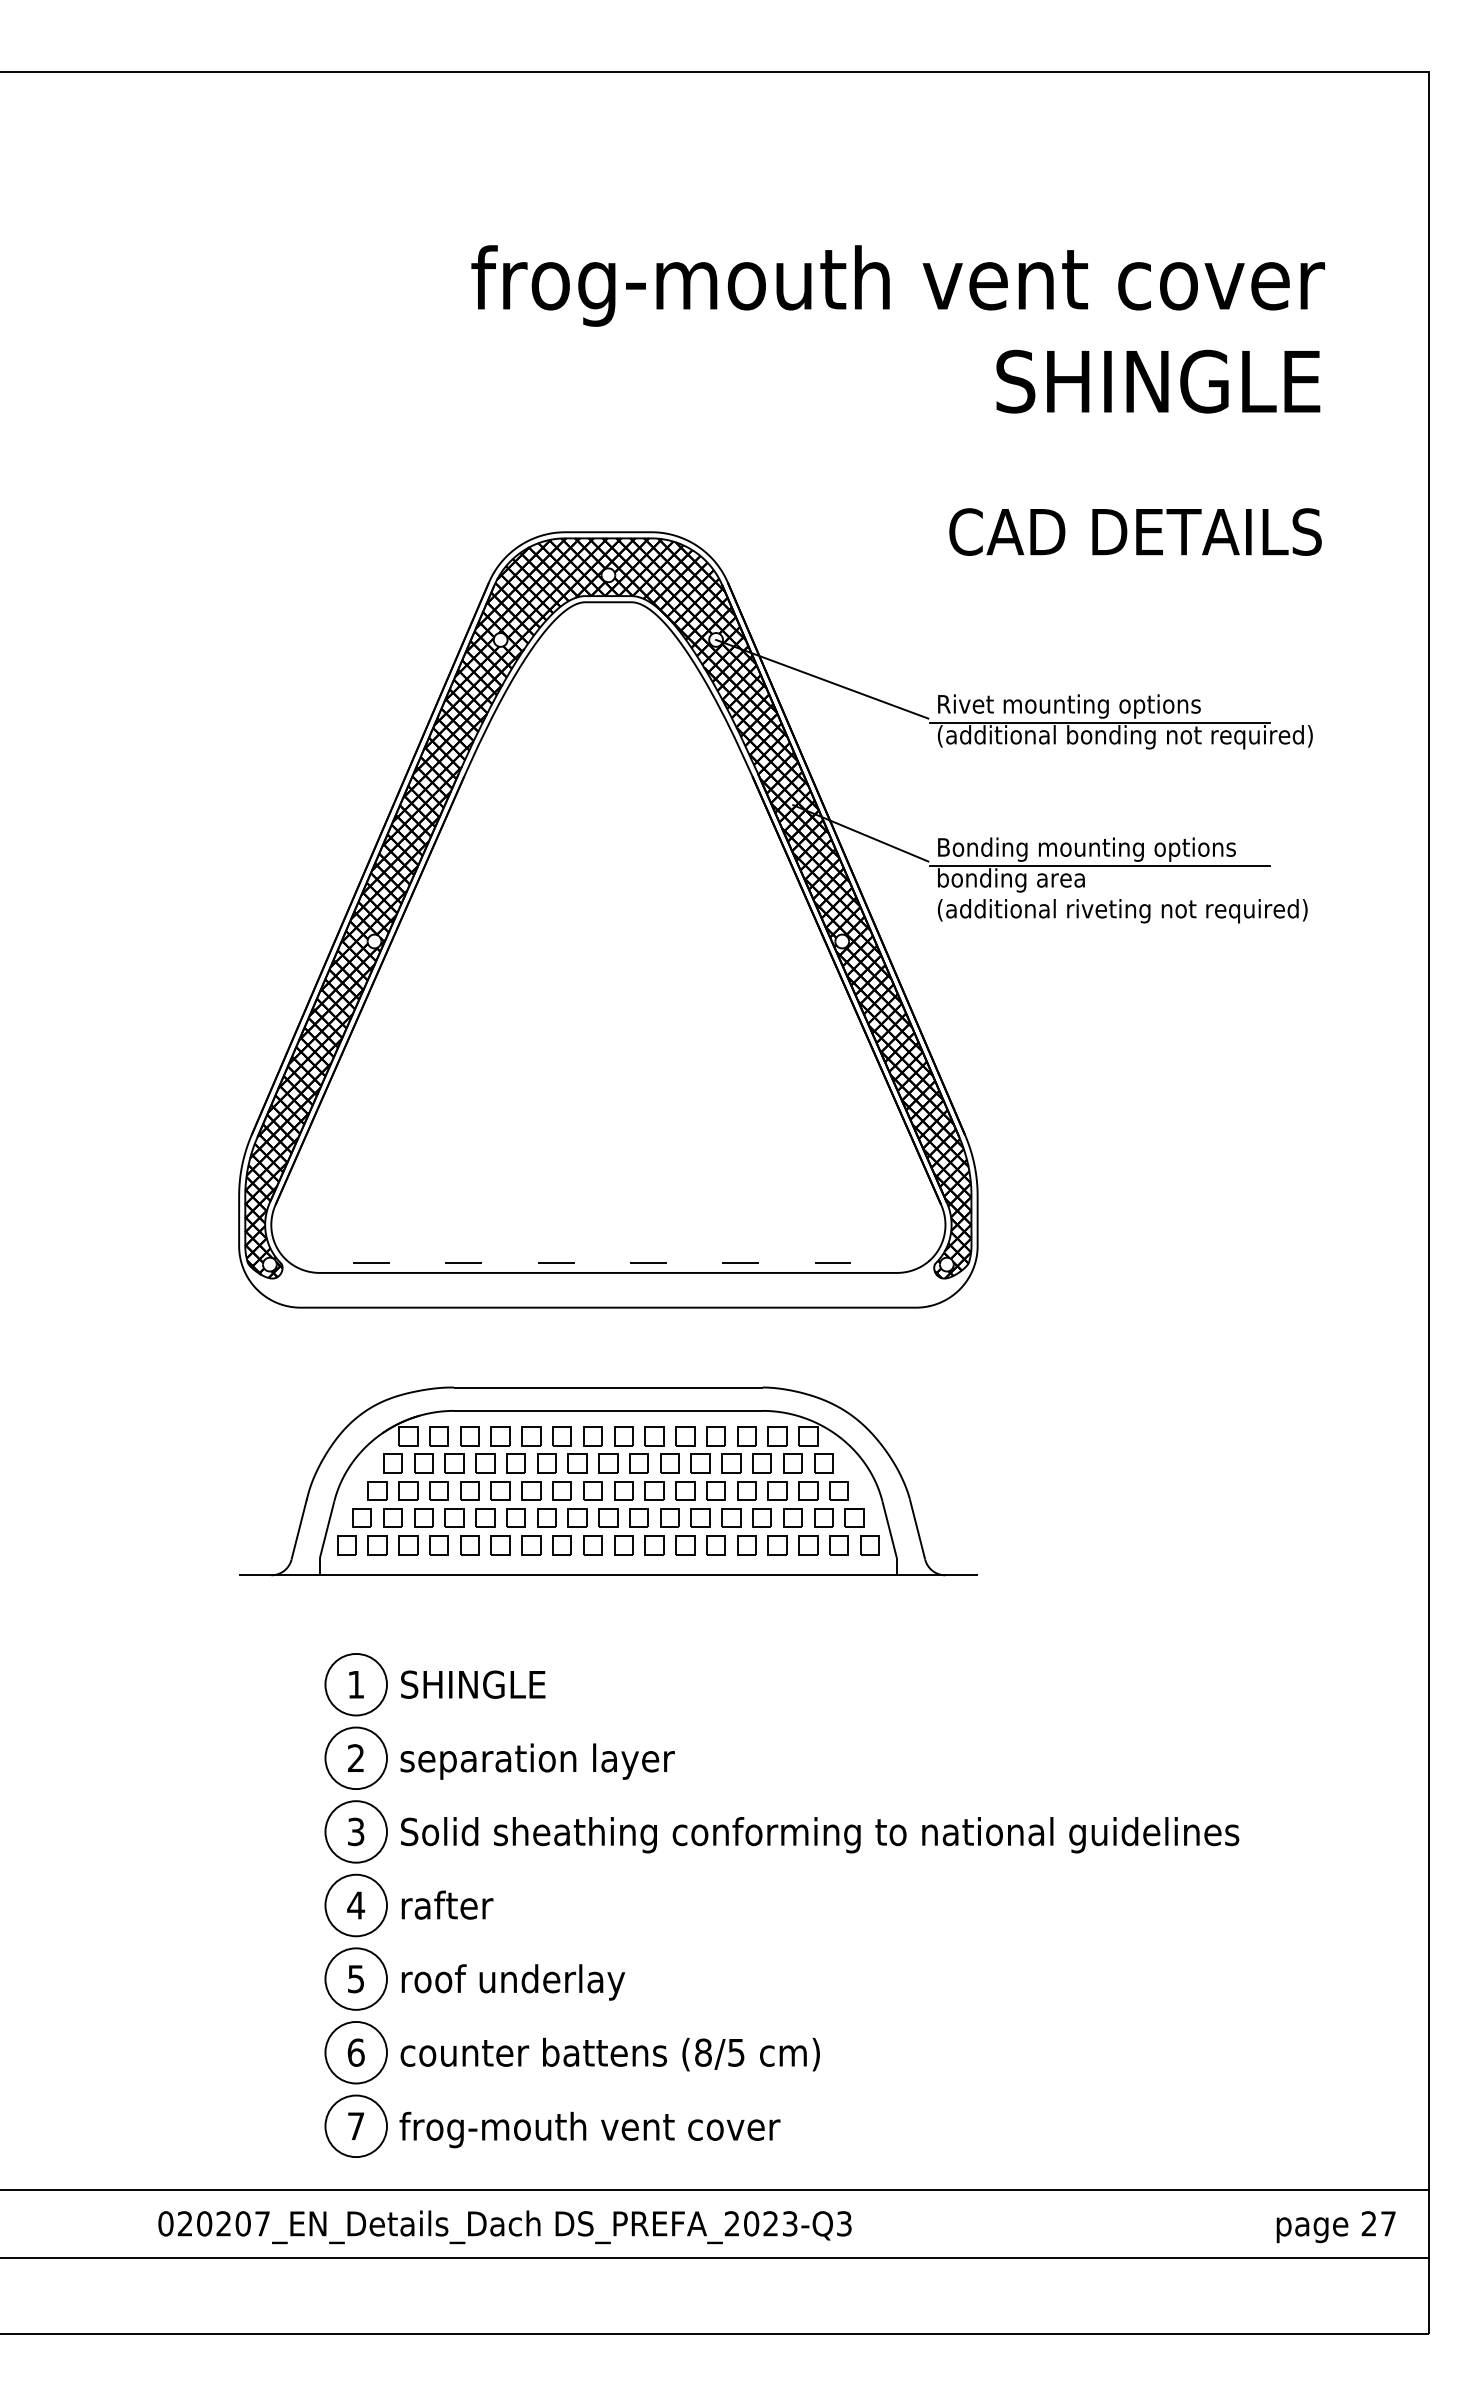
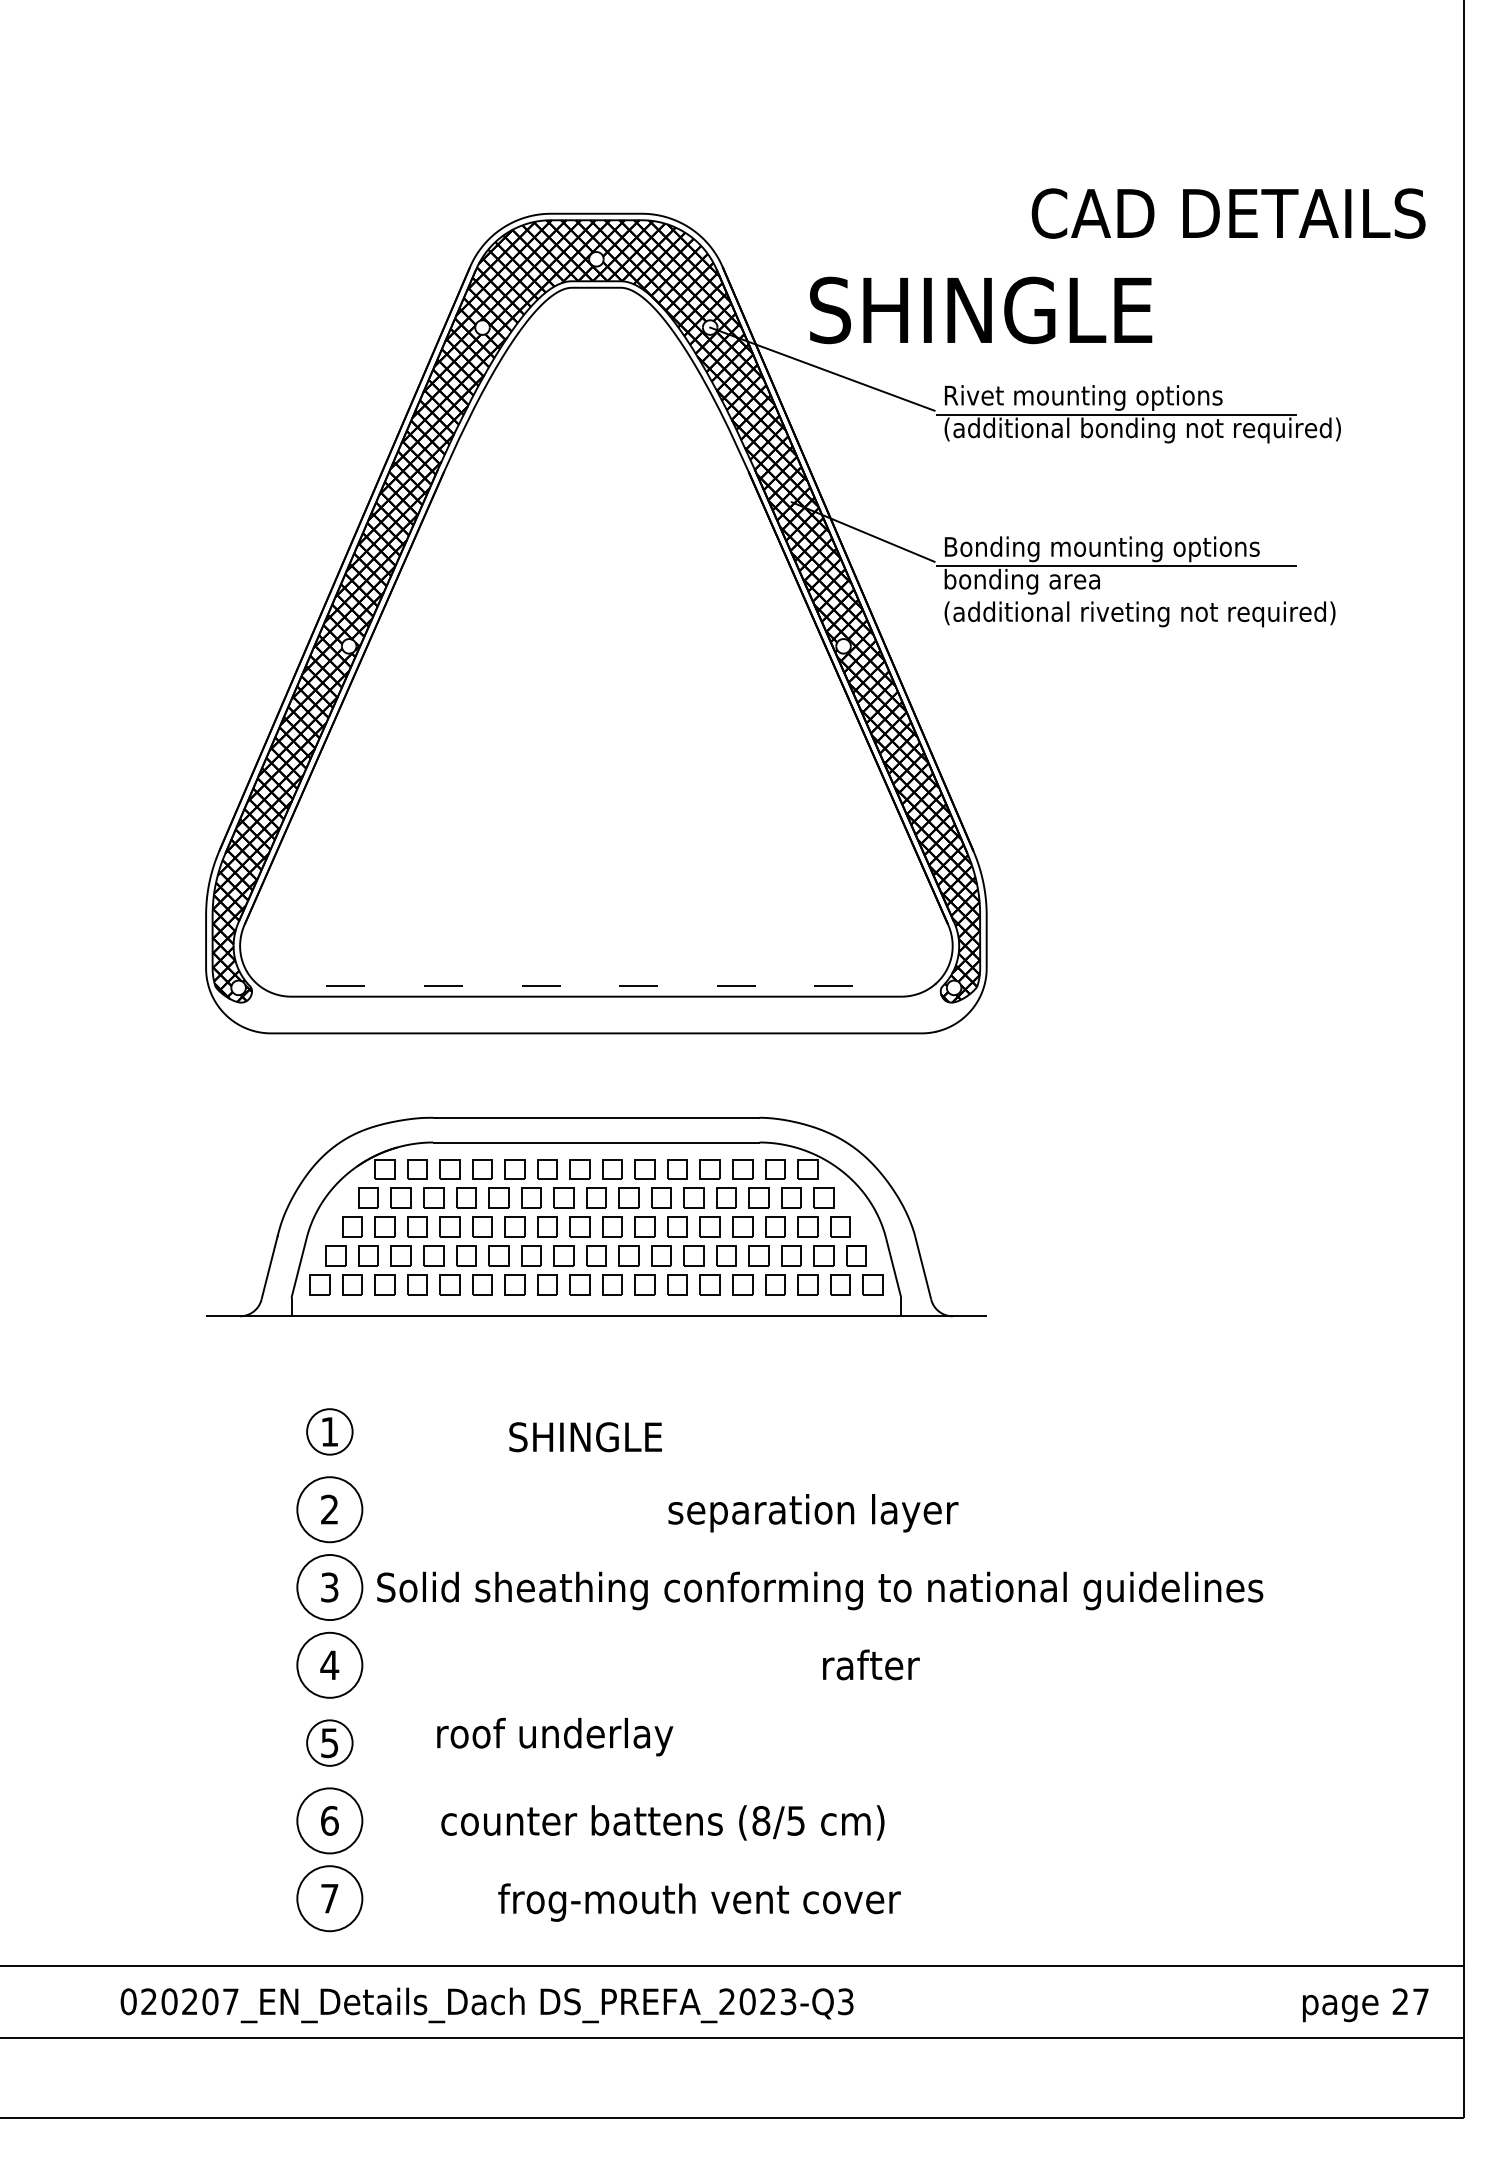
text: (1158, 381) -> (981, 310), moved
text: (1135, 531) -> (1228, 212), moved
circle: (355, 1684) -> (329, 1431), size x0.7
text: (473, 1684) -> (585, 1436), moved
text: (537, 1761) -> (813, 1513), moved
text: (447, 1904) -> (871, 1664), moved
circle: (355, 1978) -> (329, 1742), size x0.7
text: (513, 1982) -> (555, 1737), moved
text: (609, 2054) -> (662, 1822), moved
text: (589, 2129) -> (699, 1902), moved

